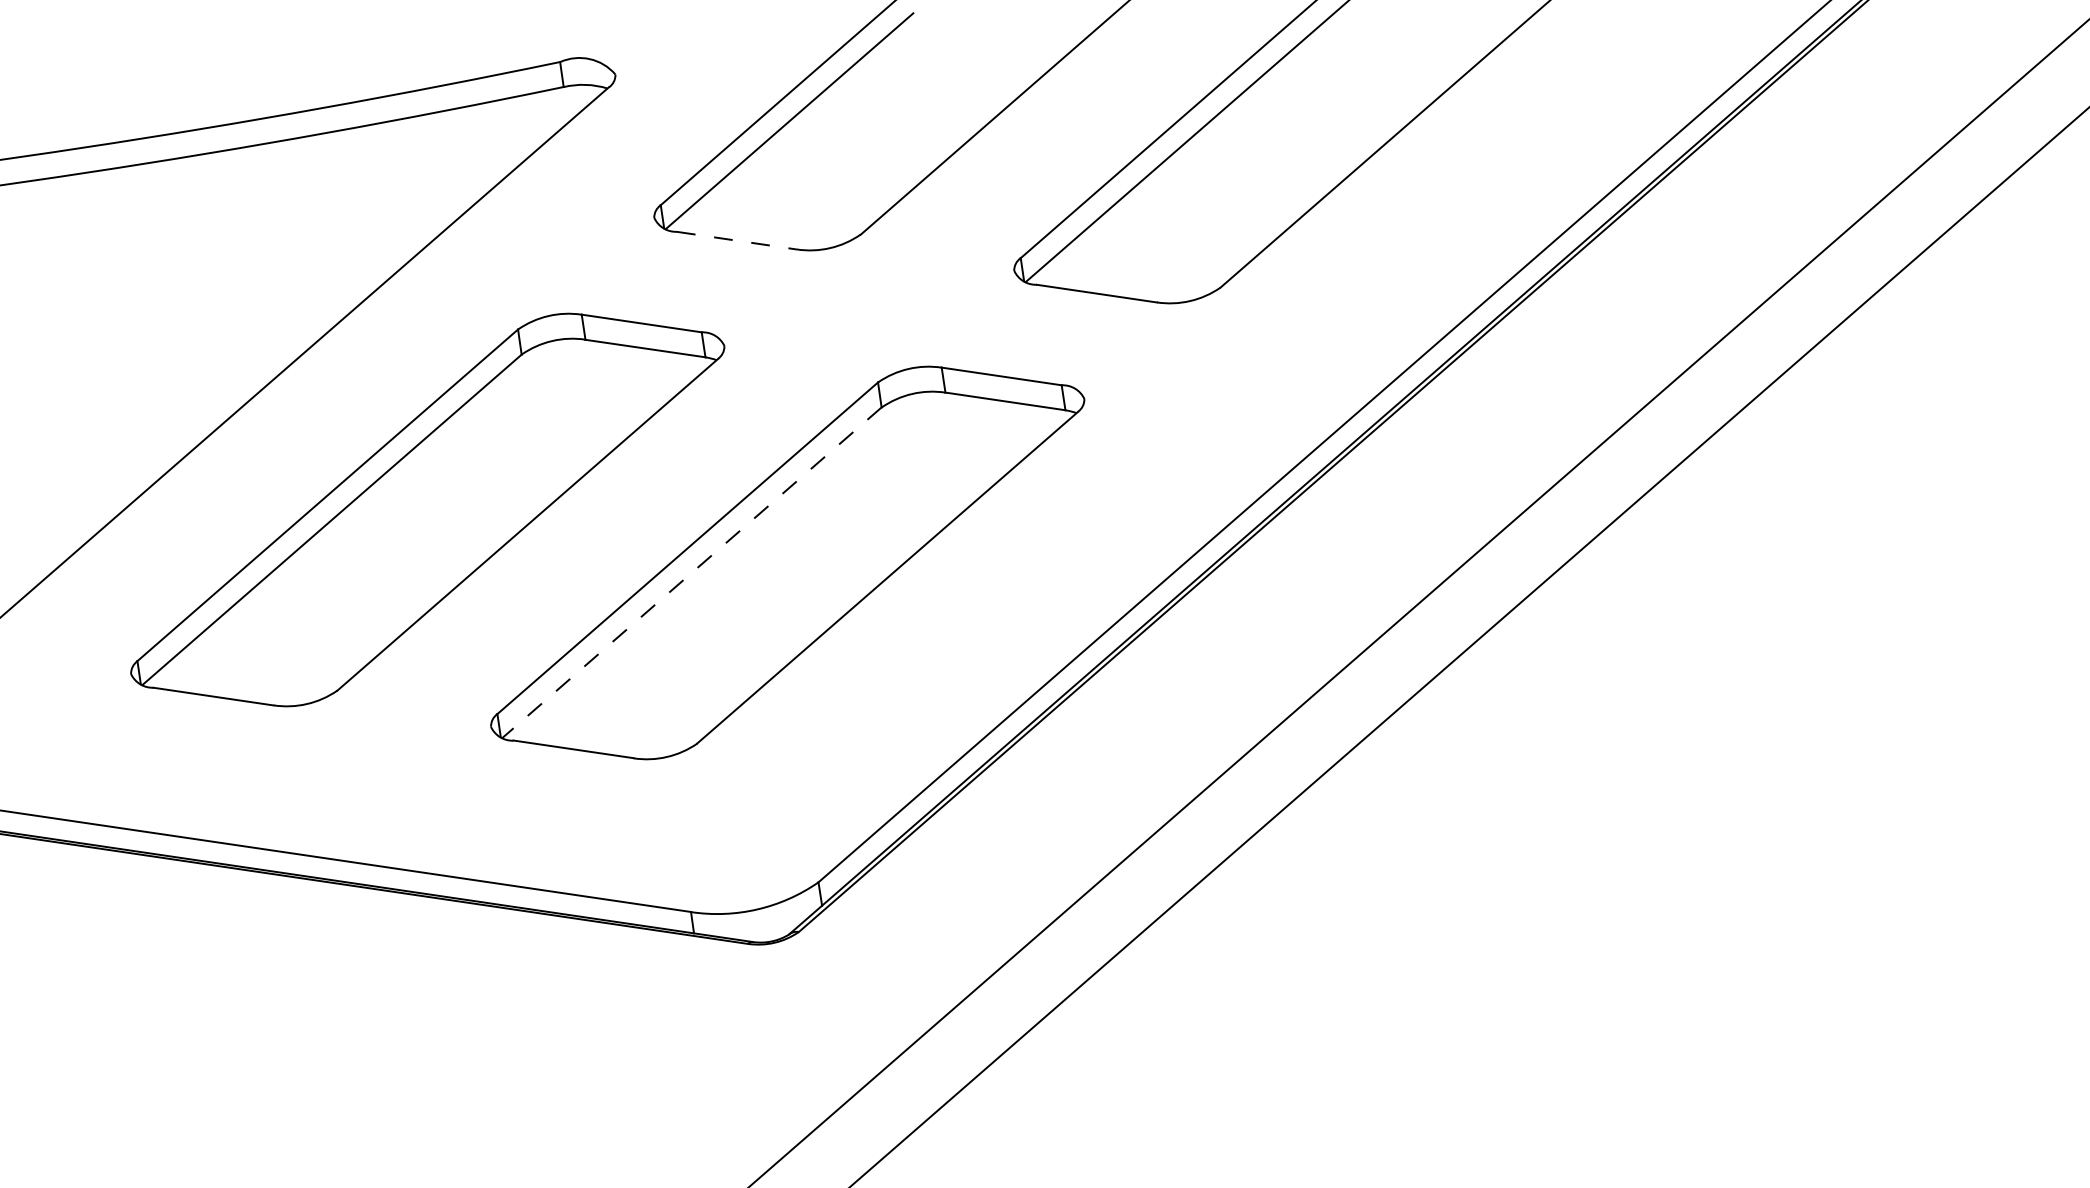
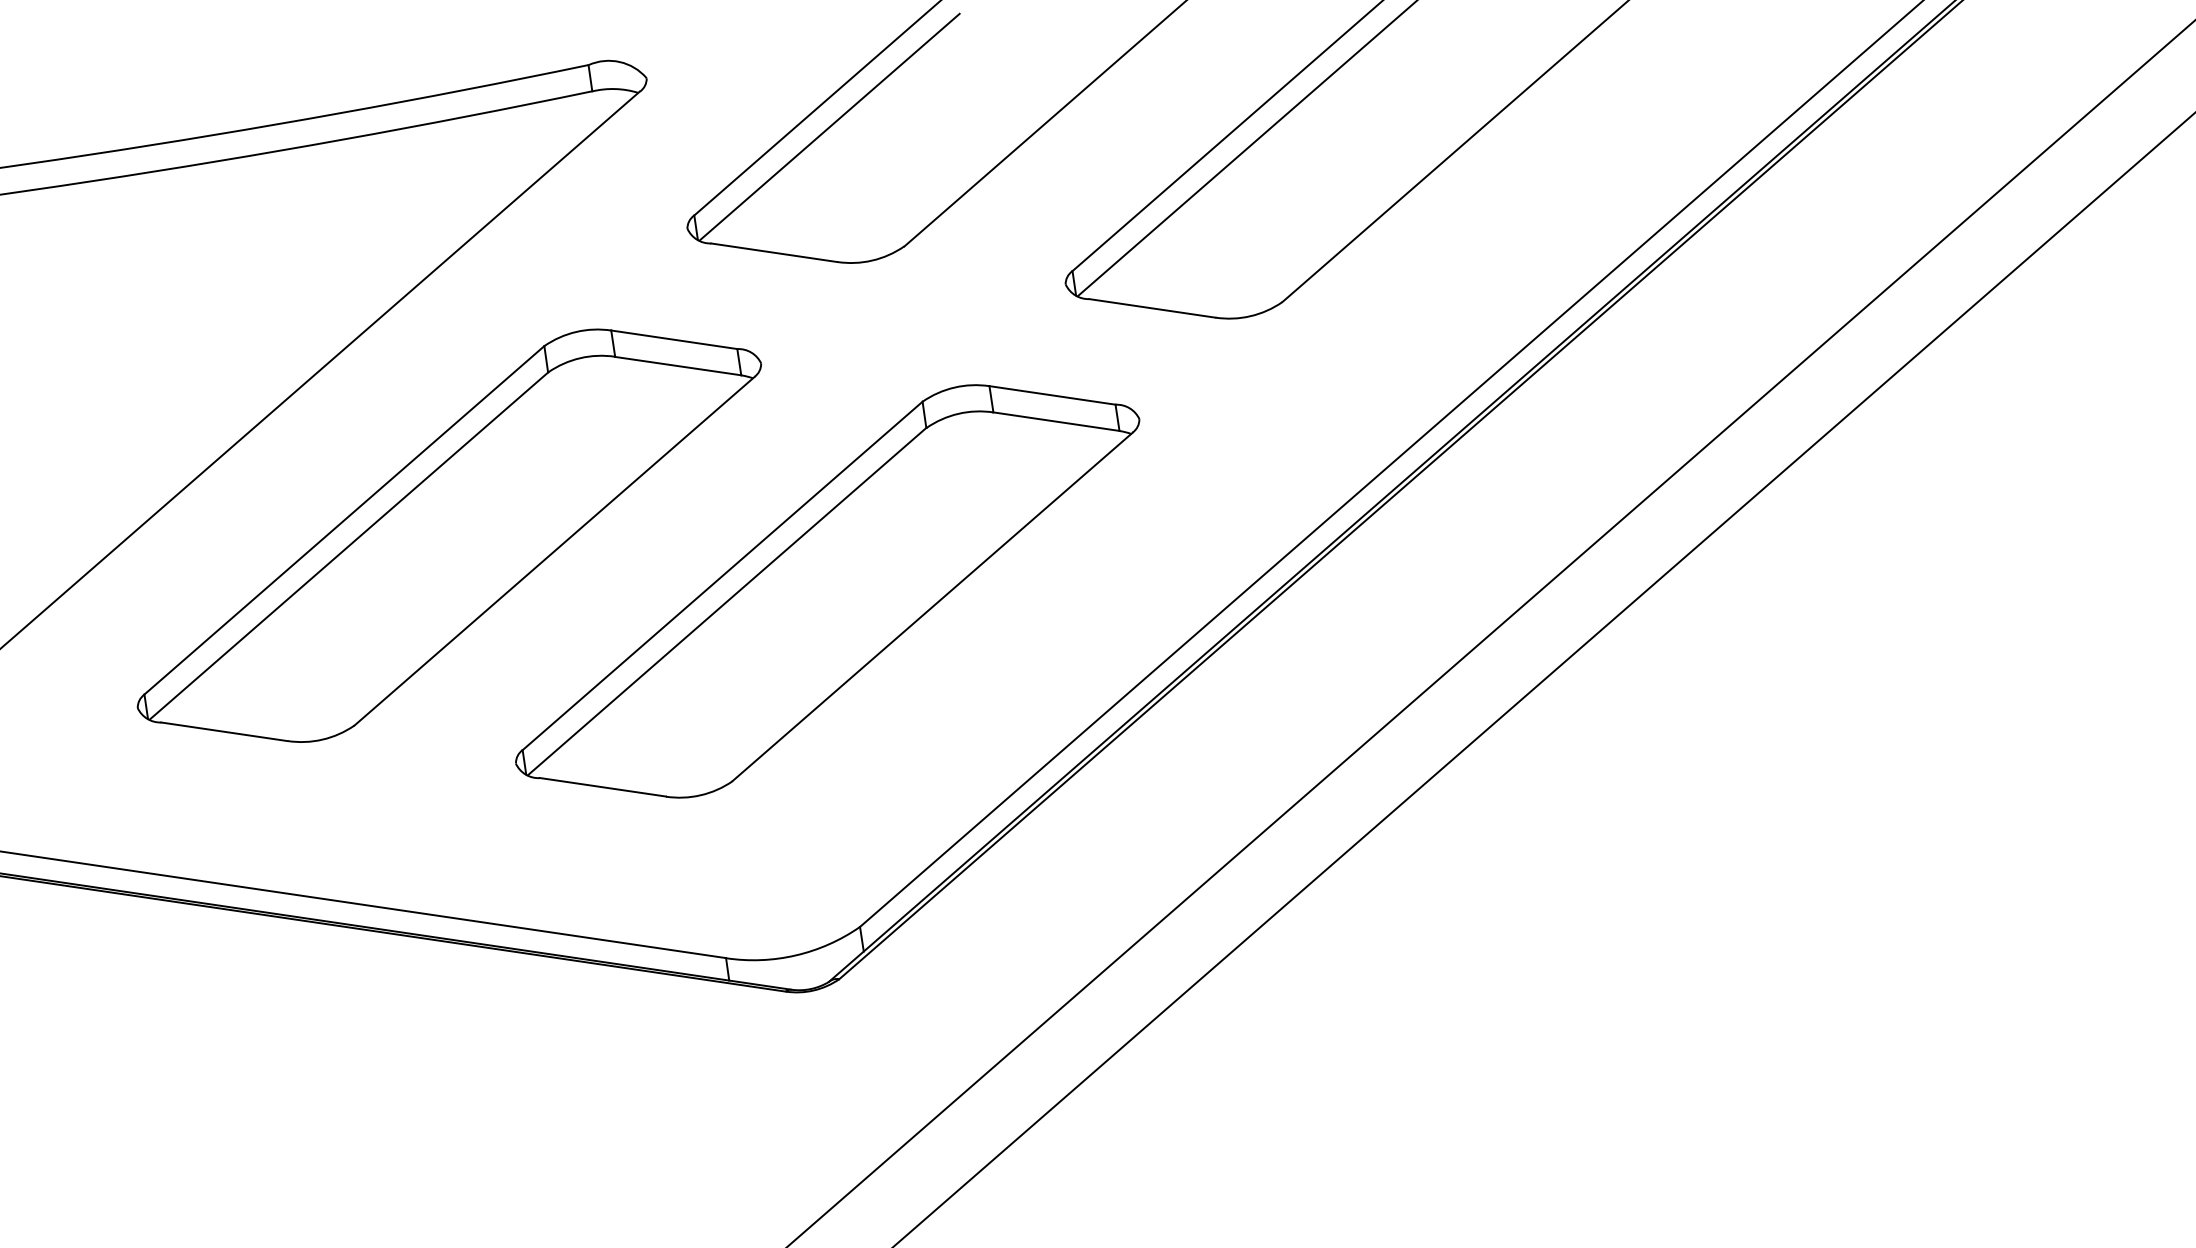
line: (736, 240) -> (773, 252), dashed -> solid
line: (691, 573) -> (726, 602), dashed -> solid

